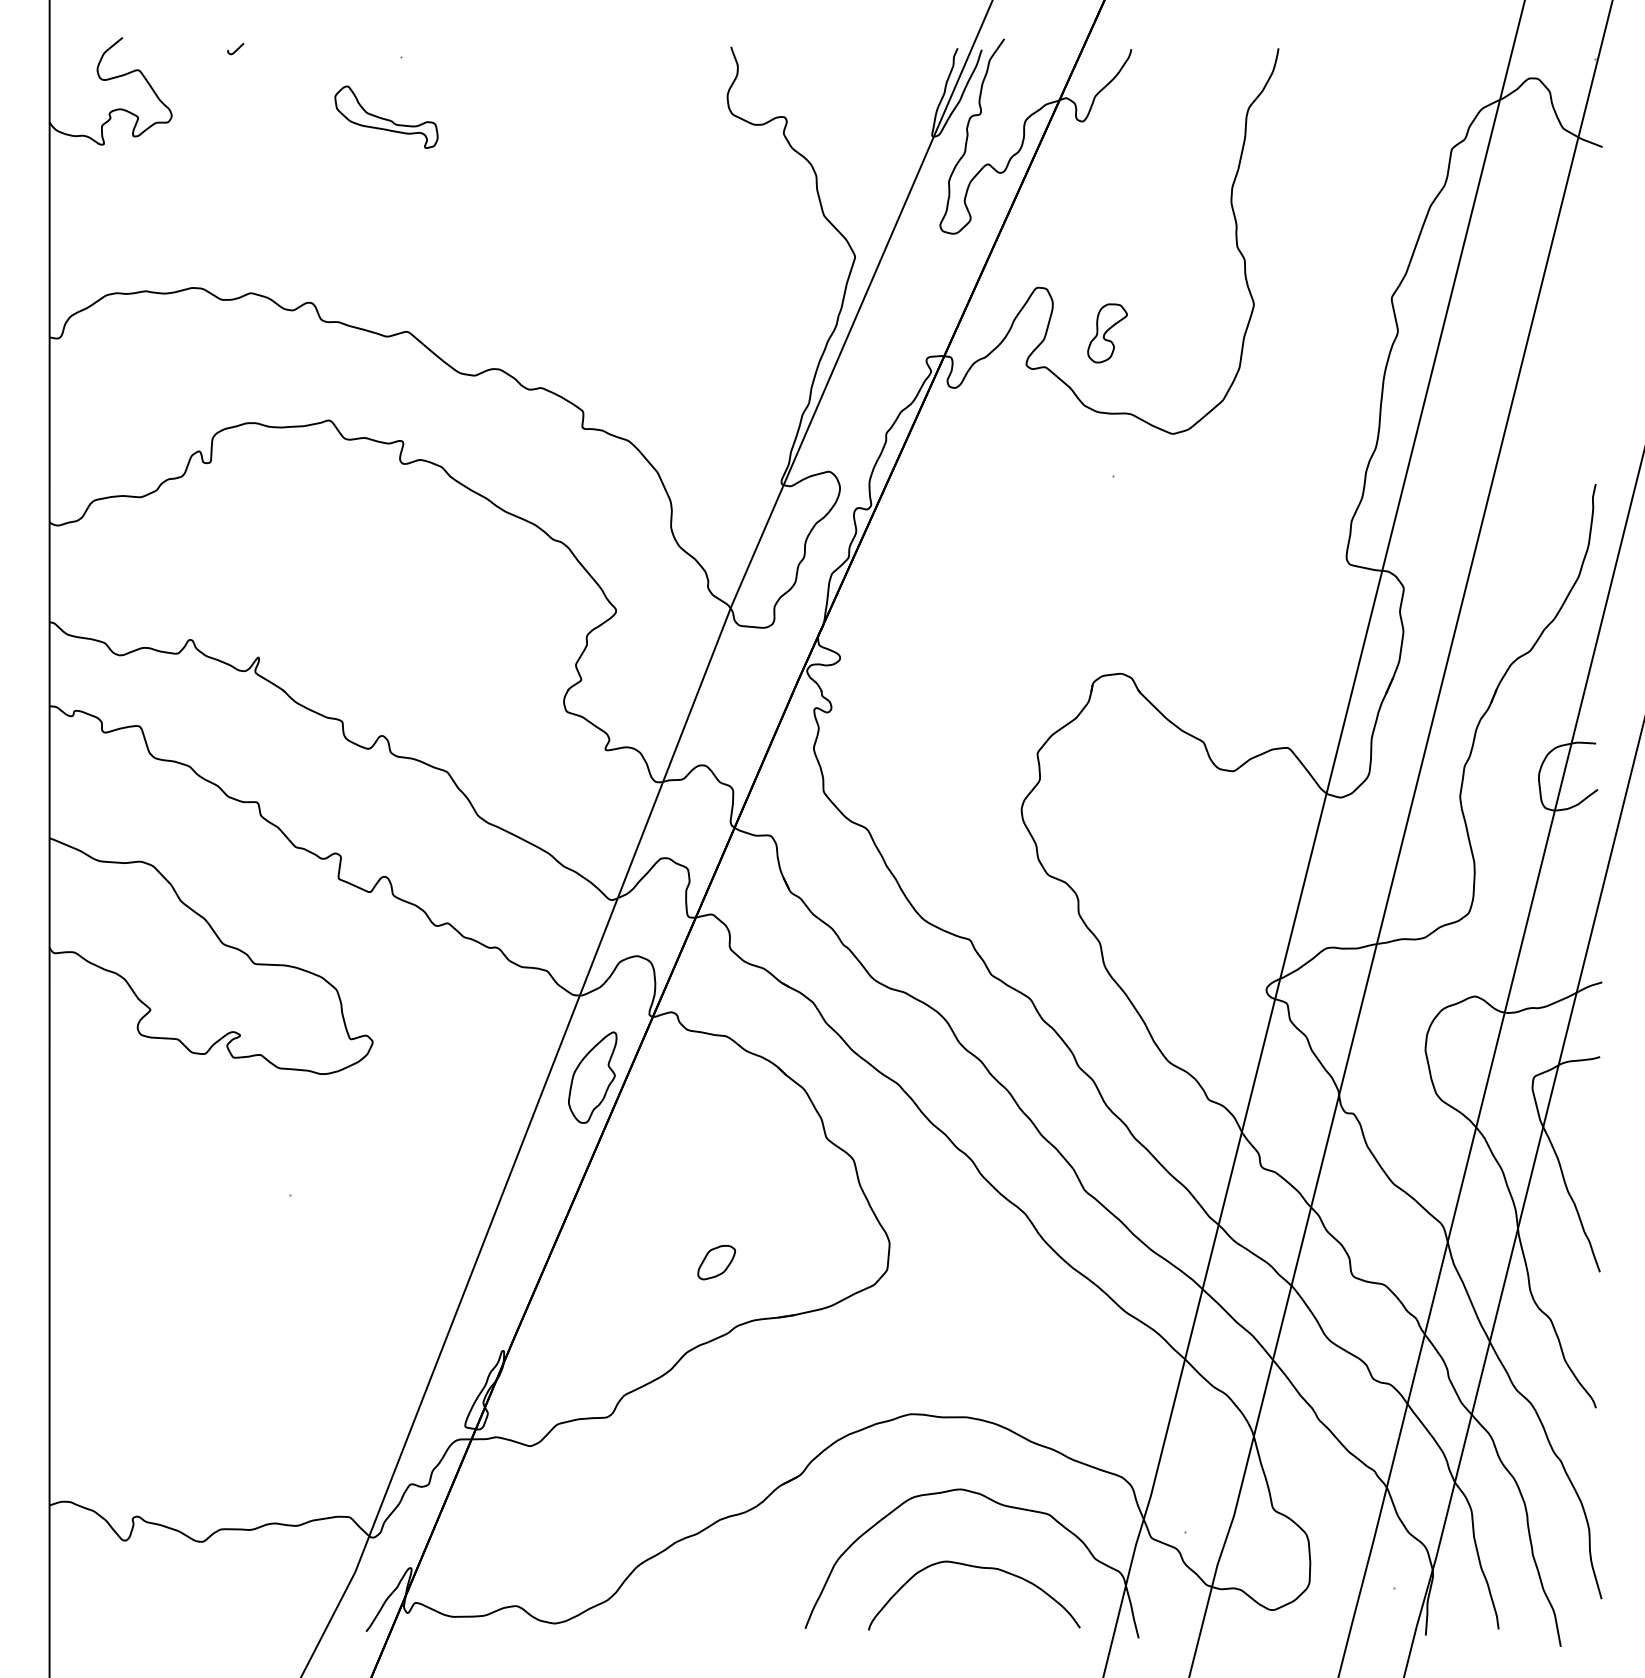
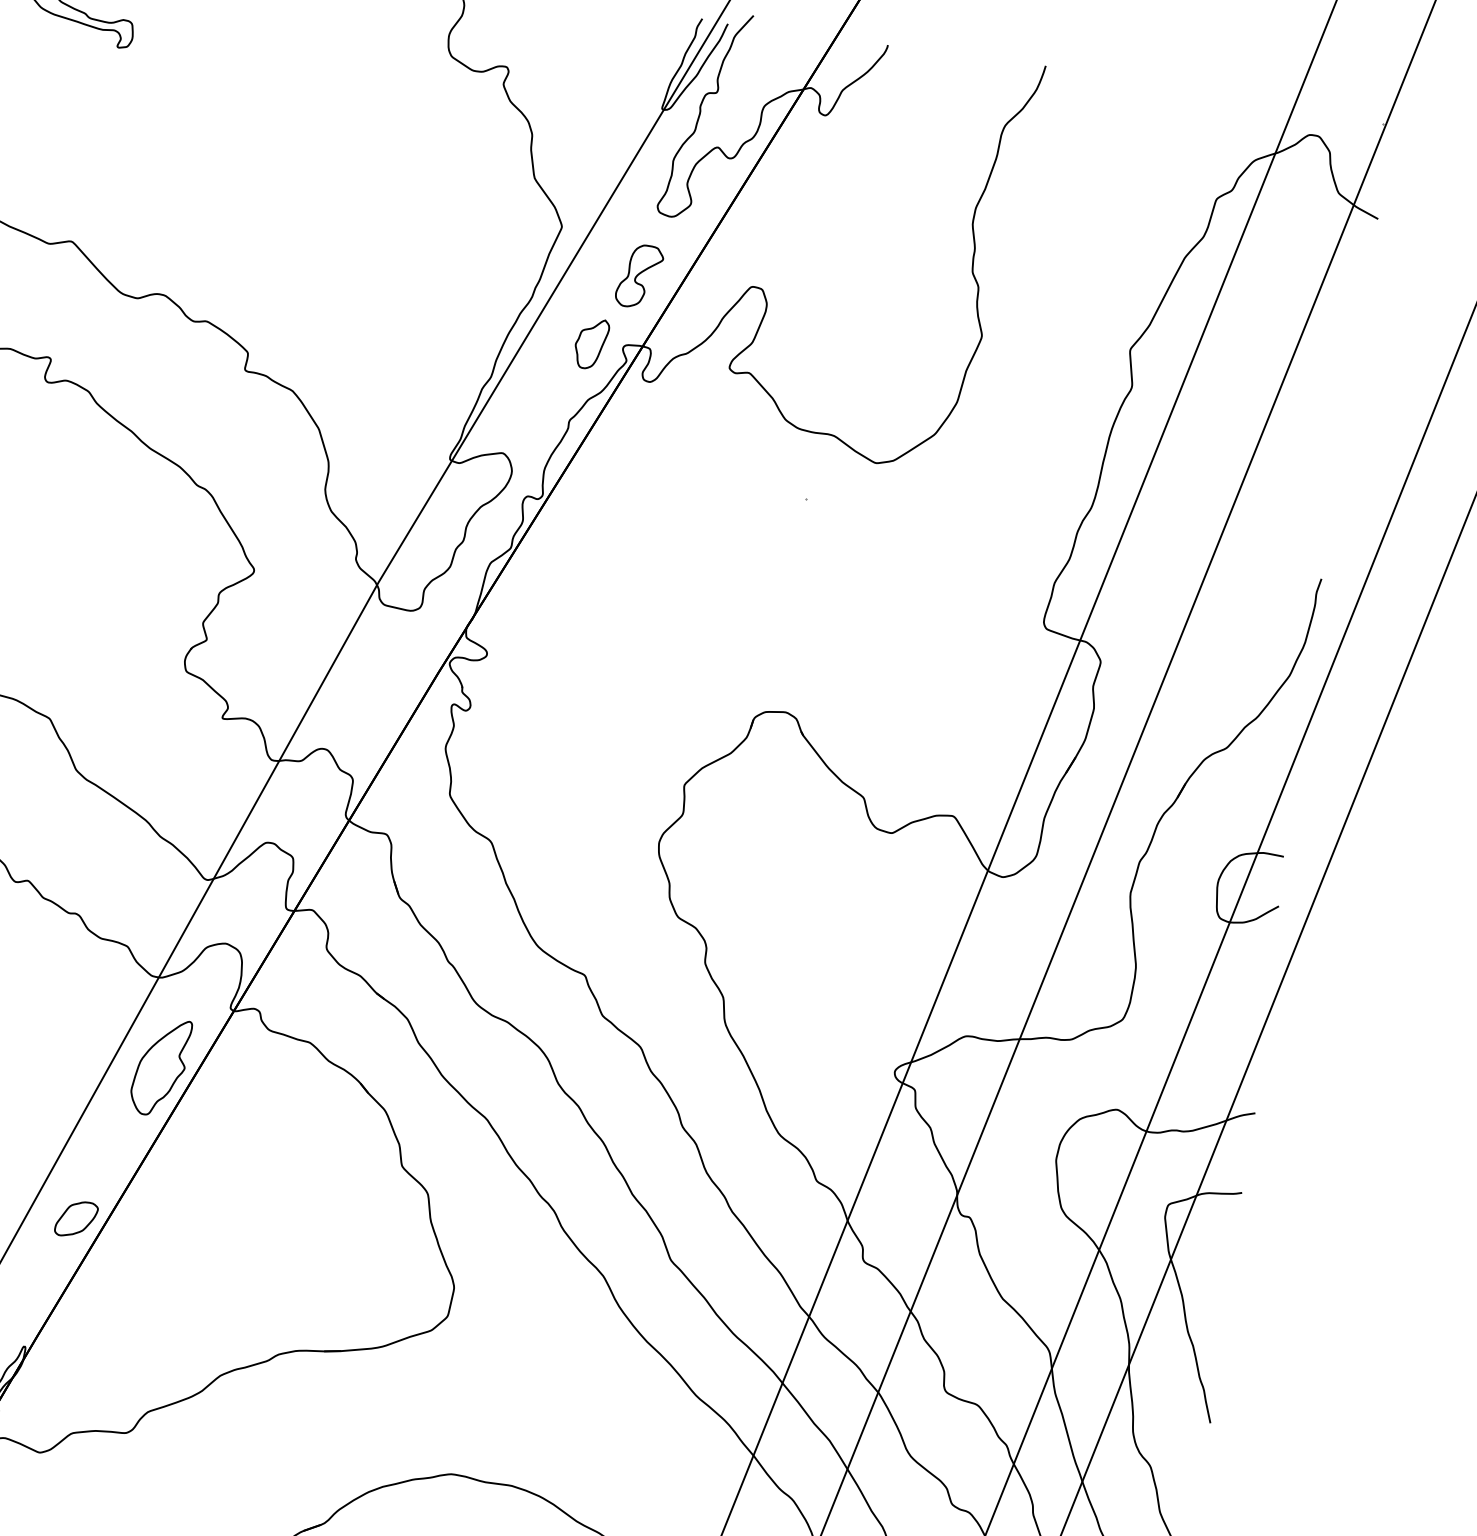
part: (1107, 333) -> (639, 276), moved
part: (896, 360) -> (590, 344), added
part: (716, 1262) -> (76, 1219), moved

